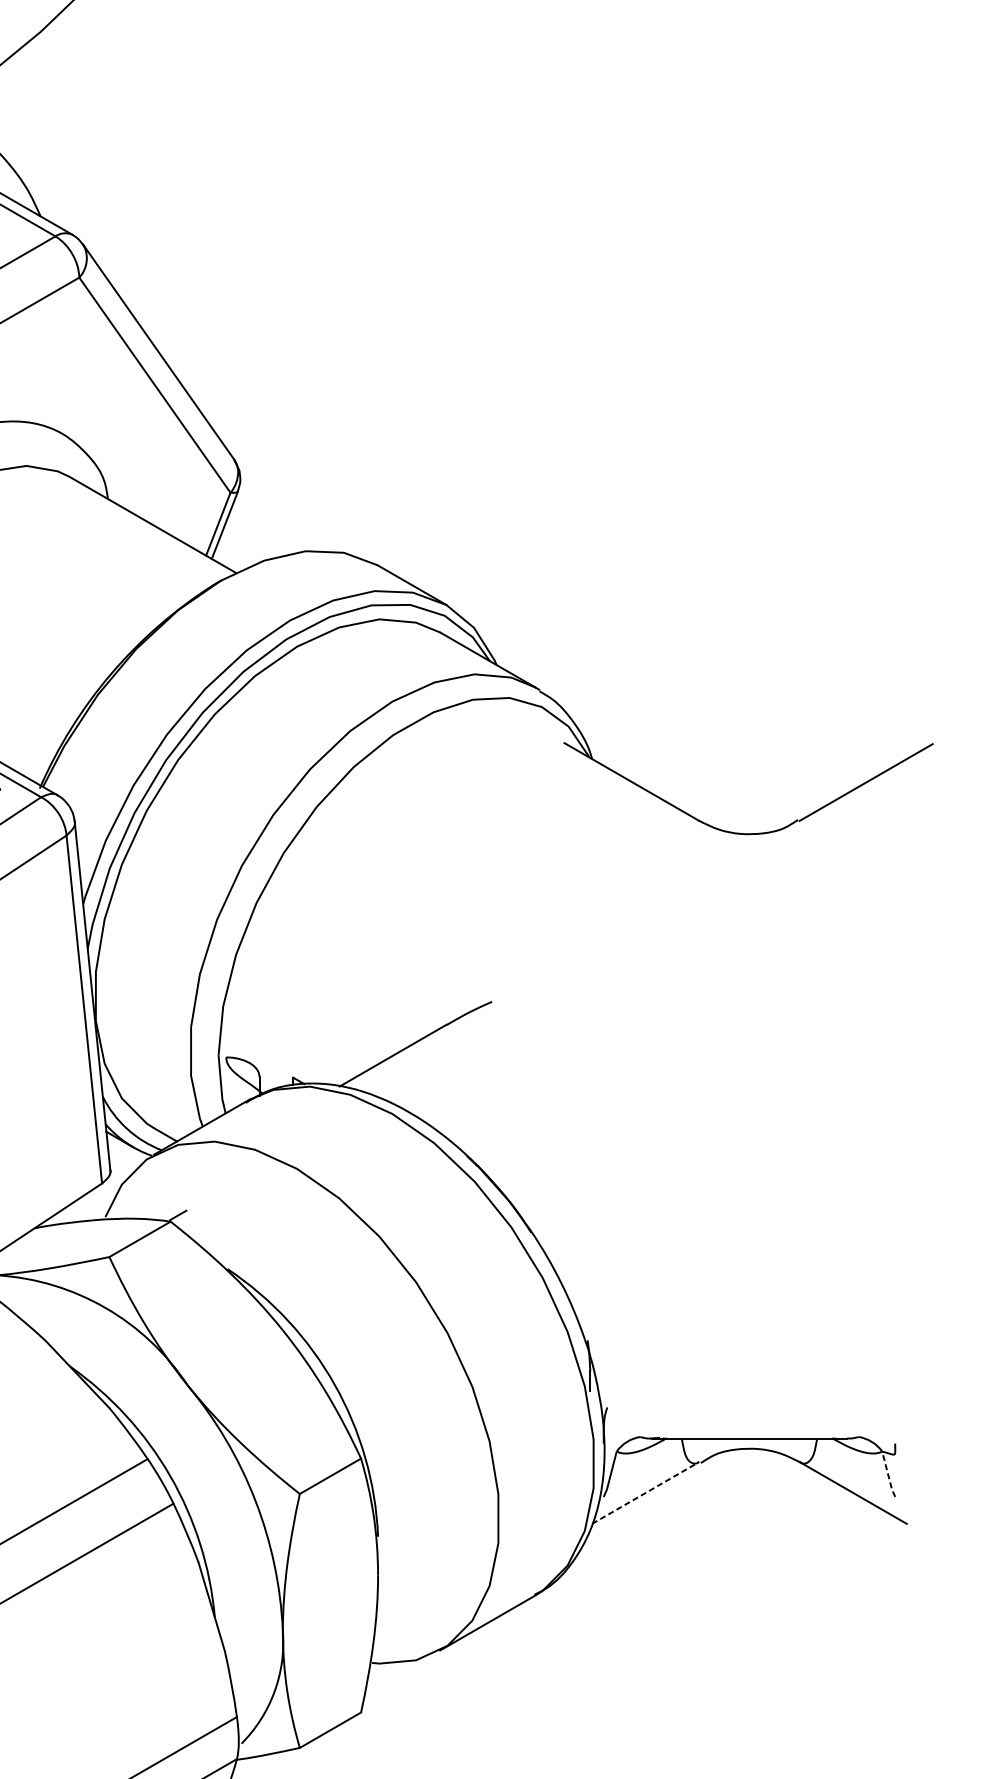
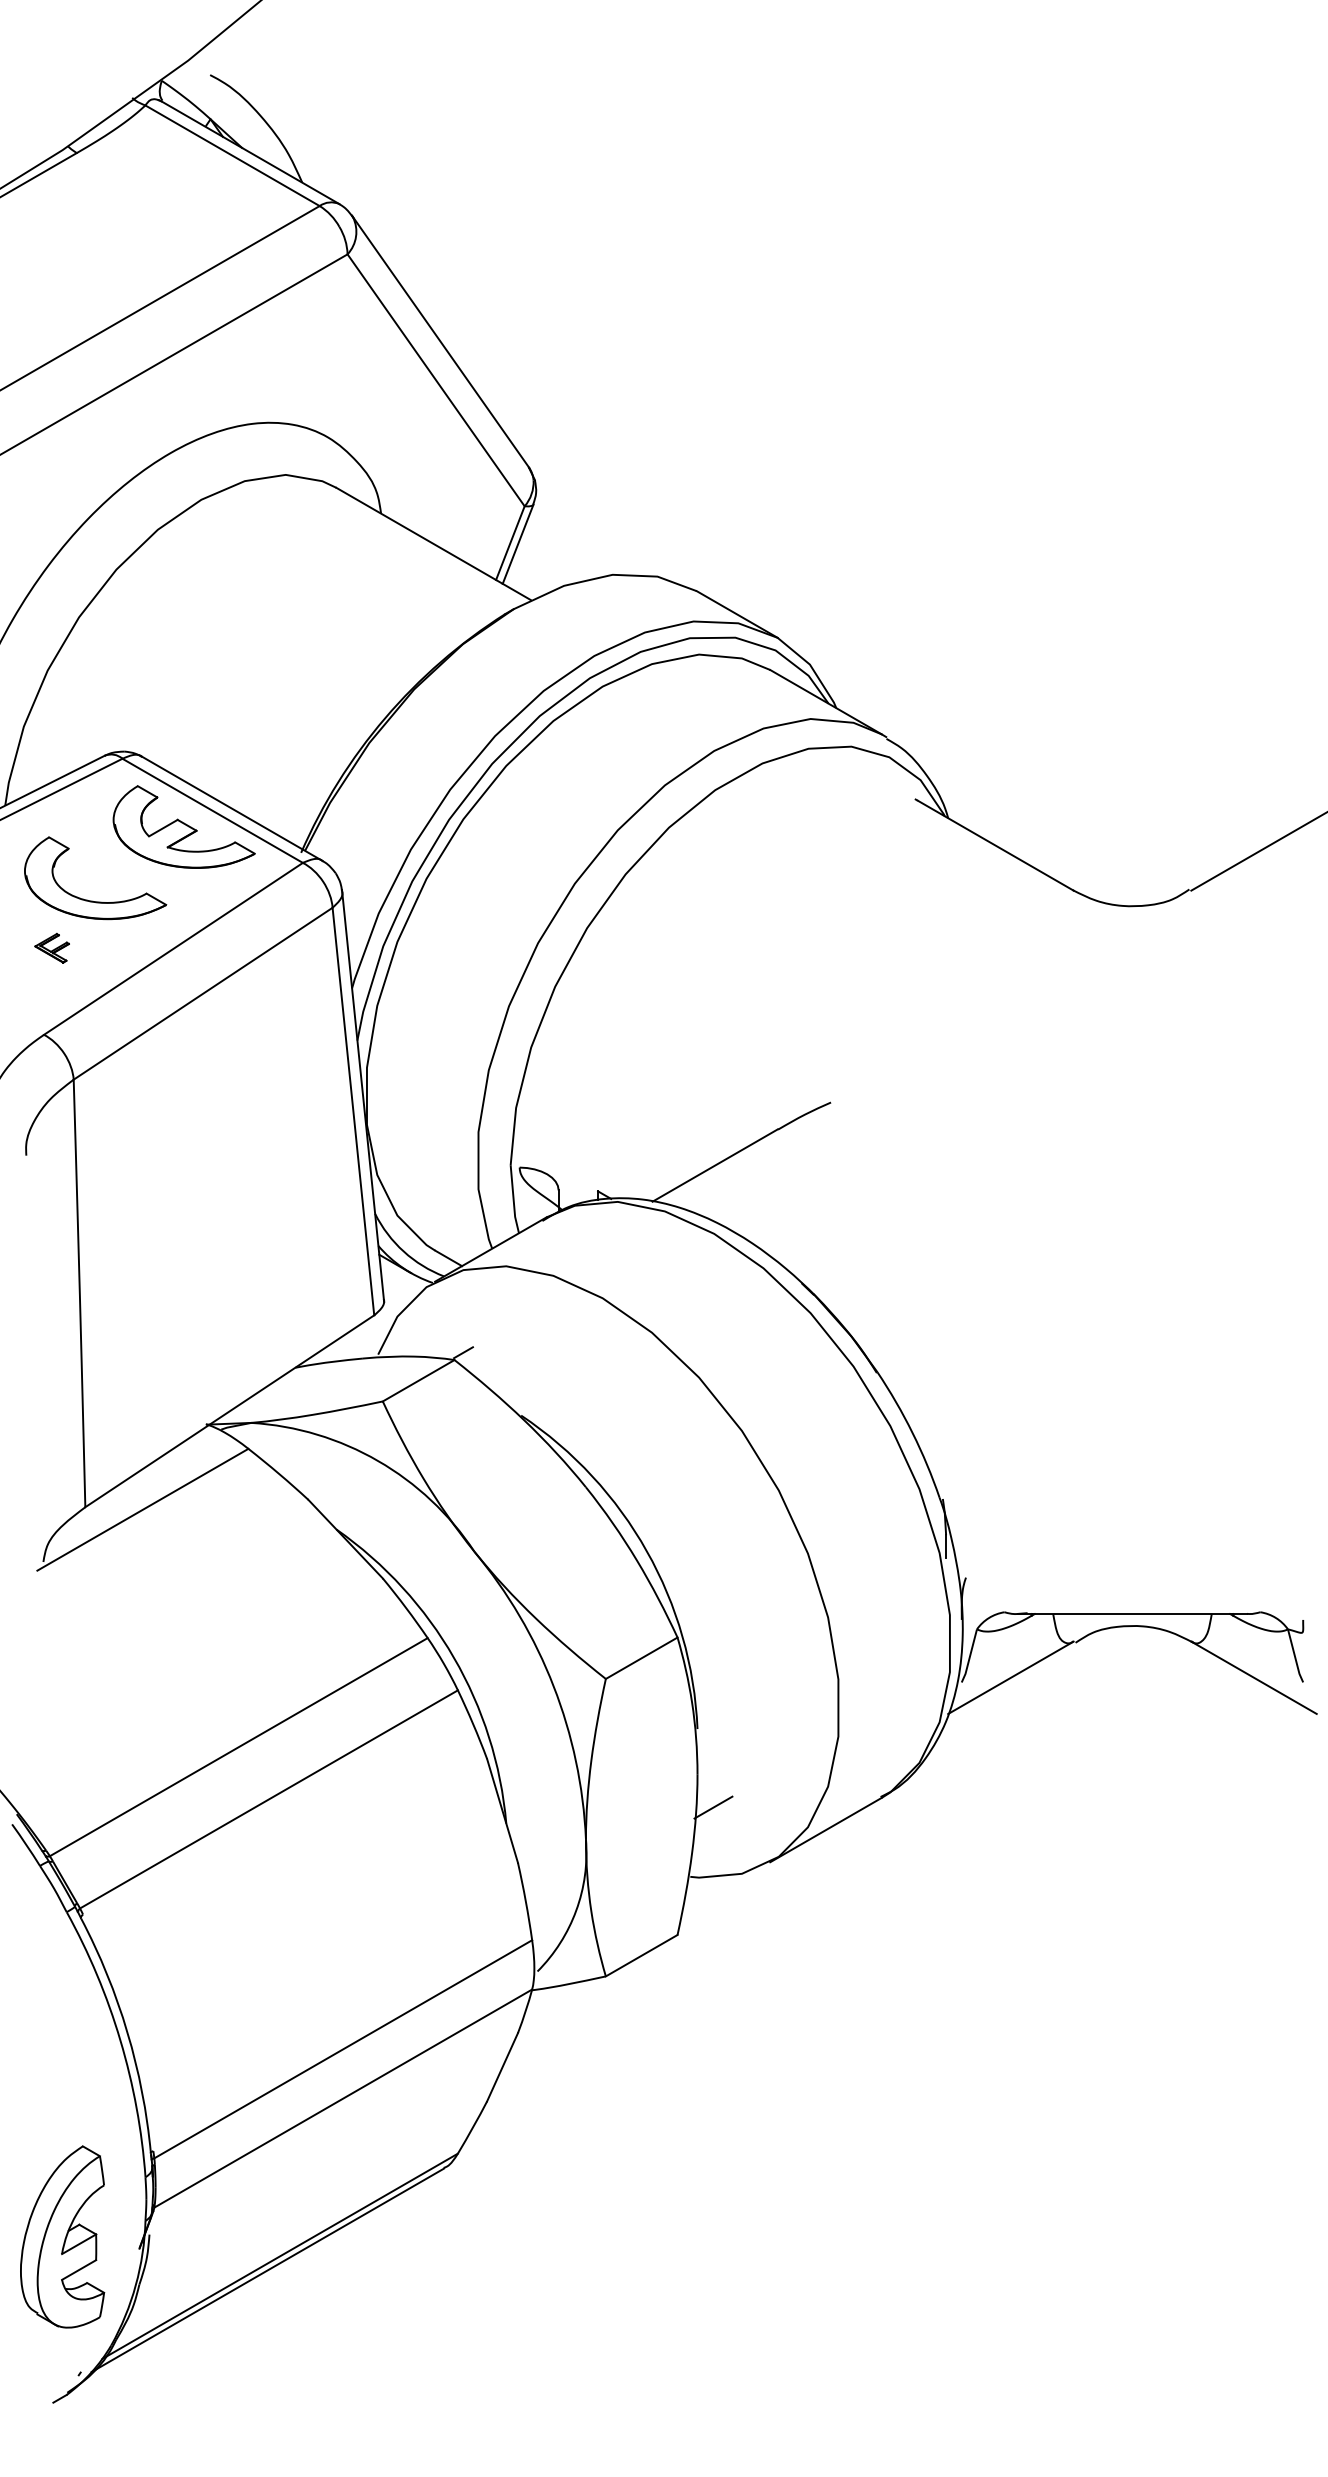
line: (888, 1474) -> (1295, 1656), dashed -> solid
line: (646, 1492) -> (1011, 1677), dashed -> solid
line: (391, 1603) -> (713, 1807), added

